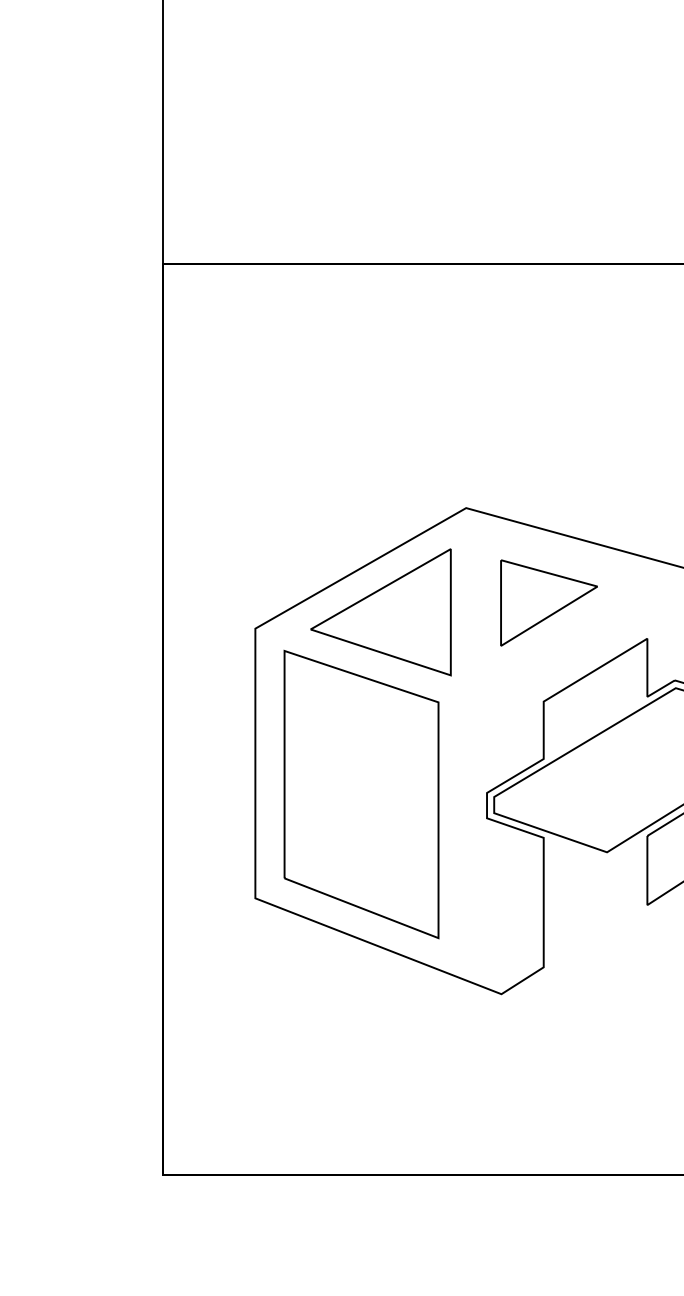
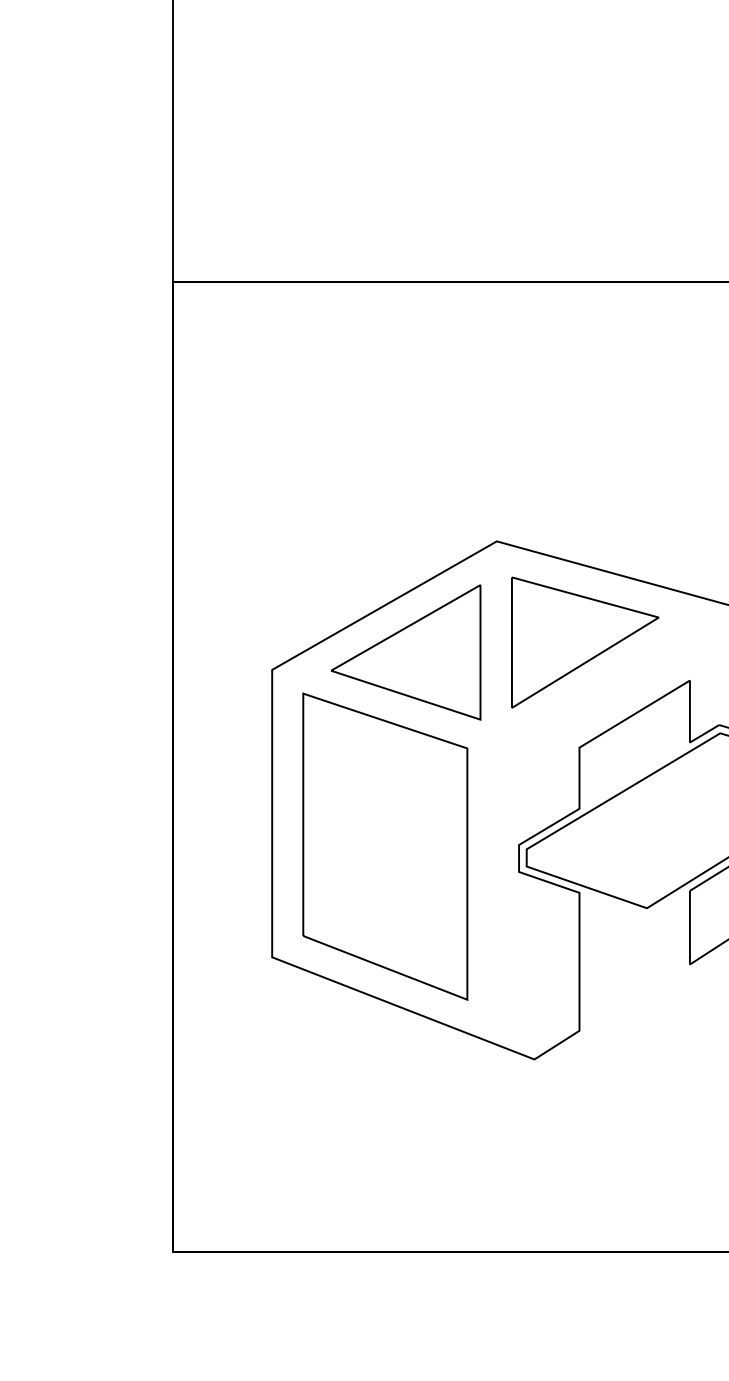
part: (549, 602) -> (585, 642), size x1.43

